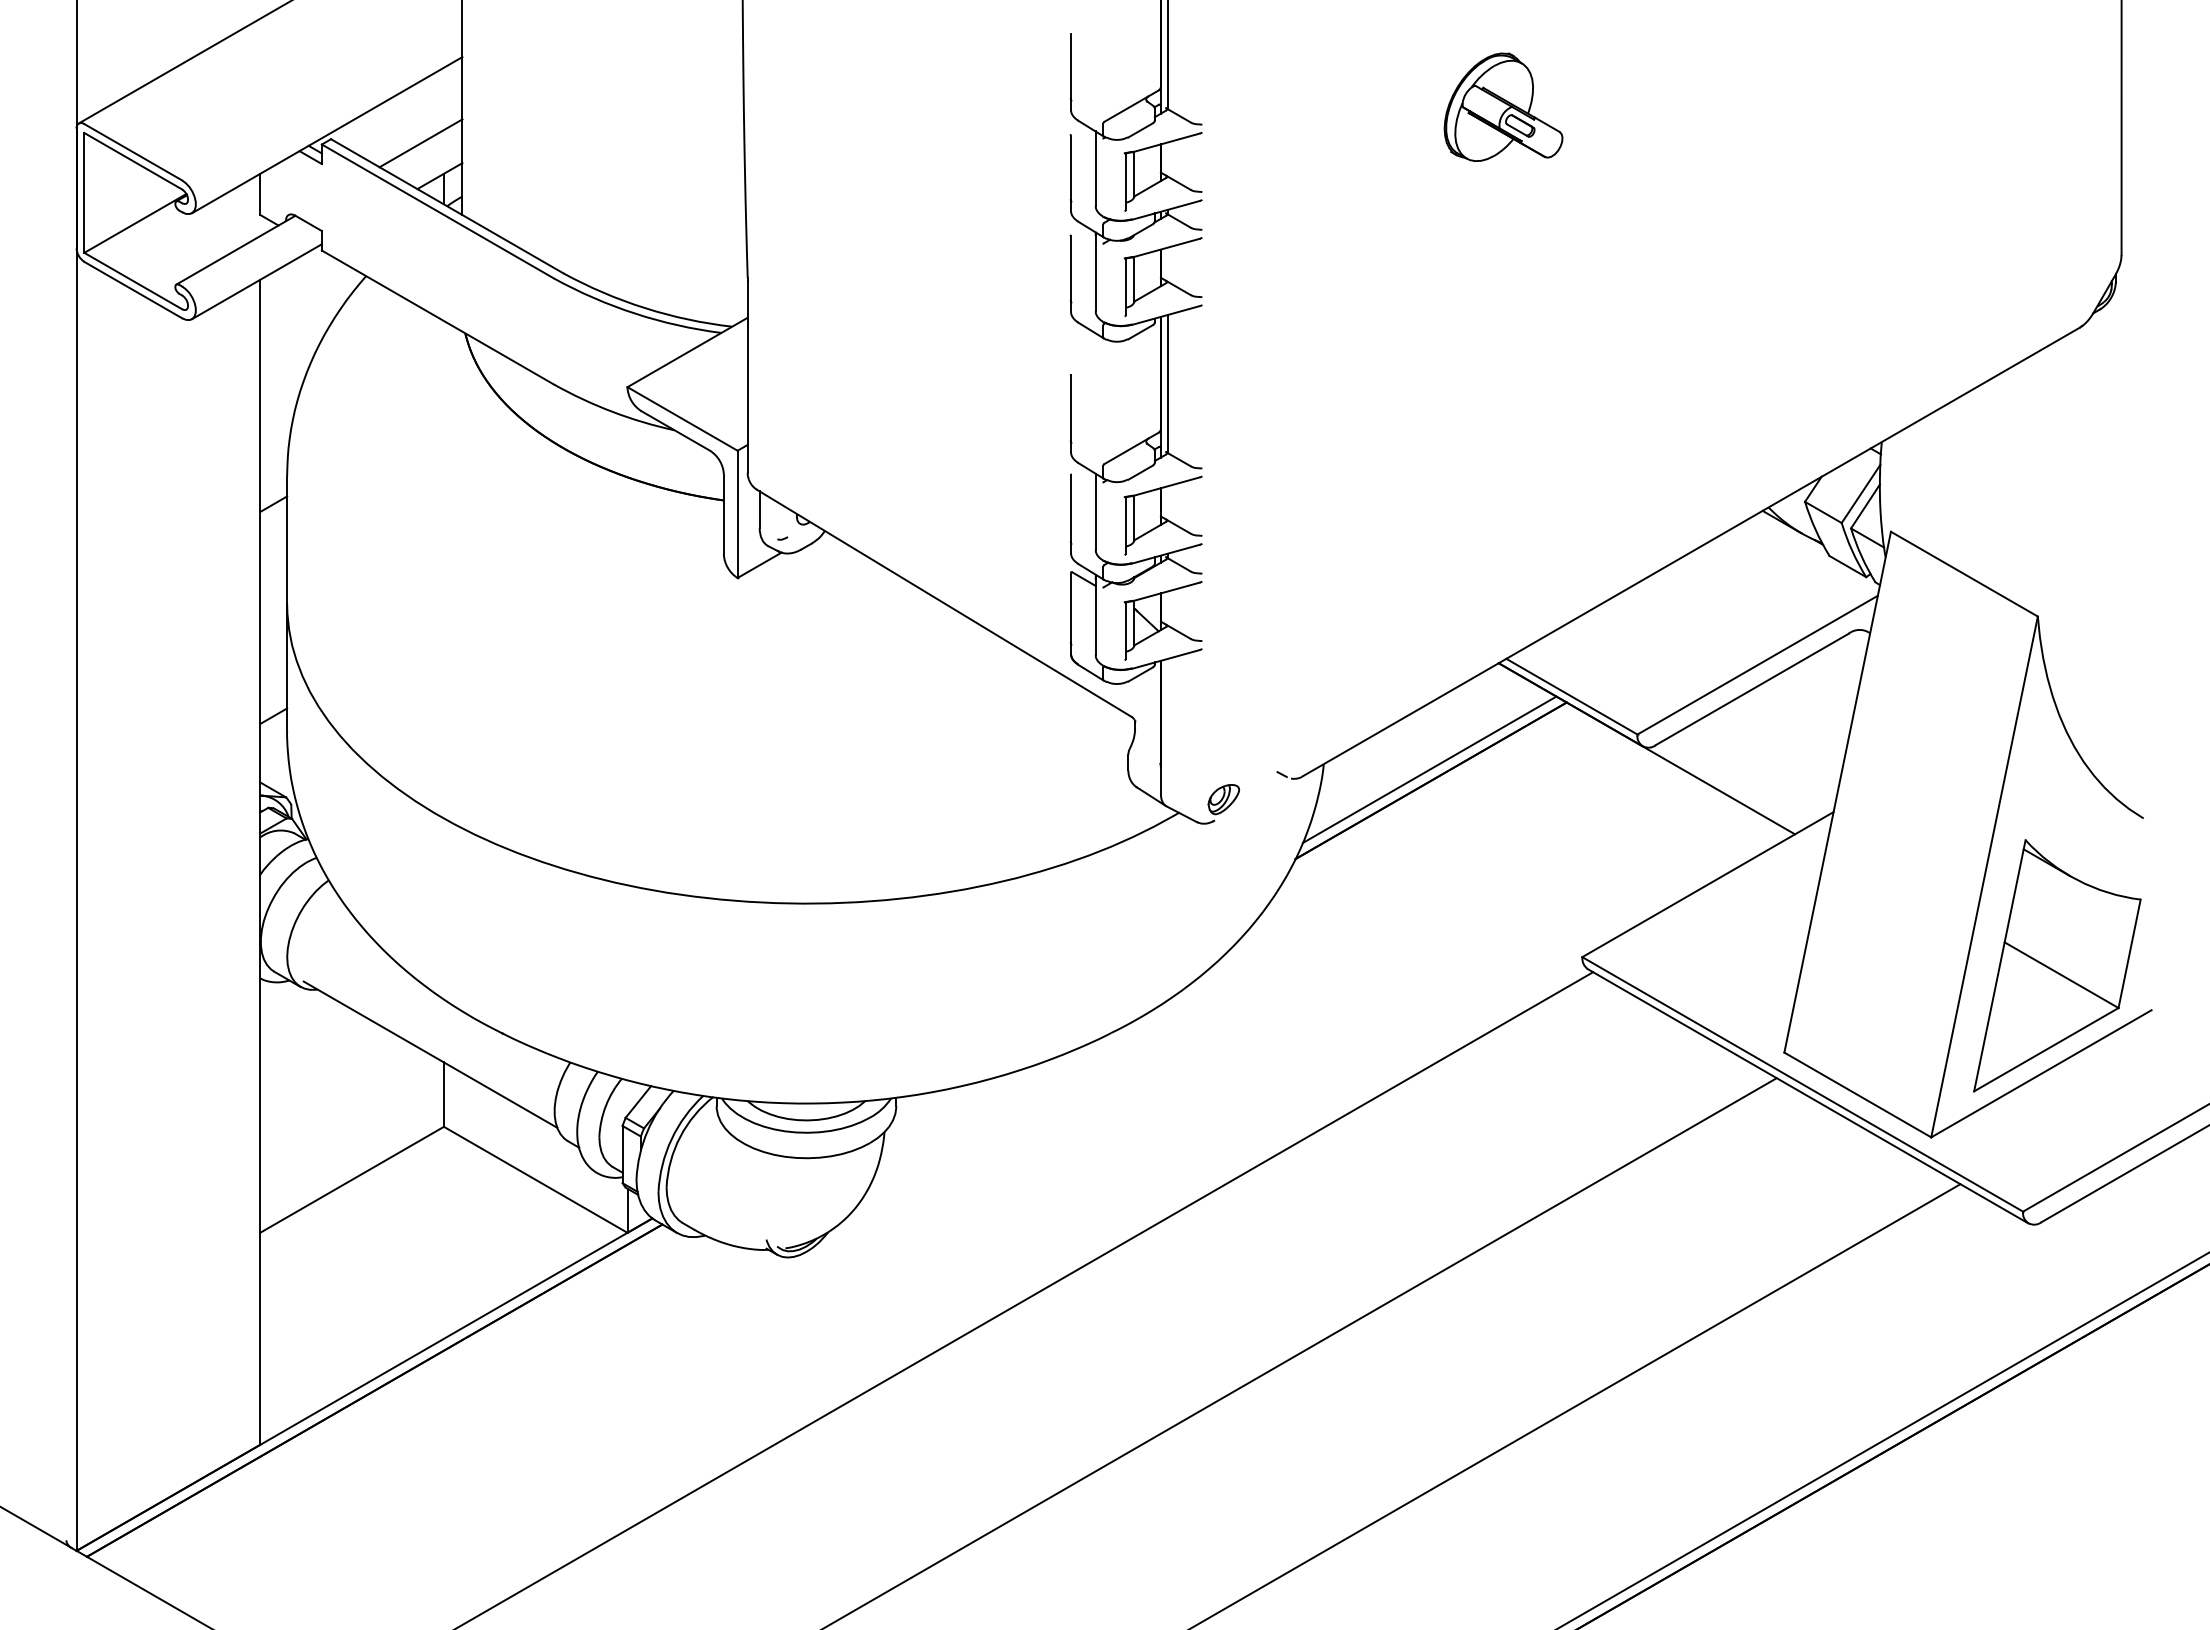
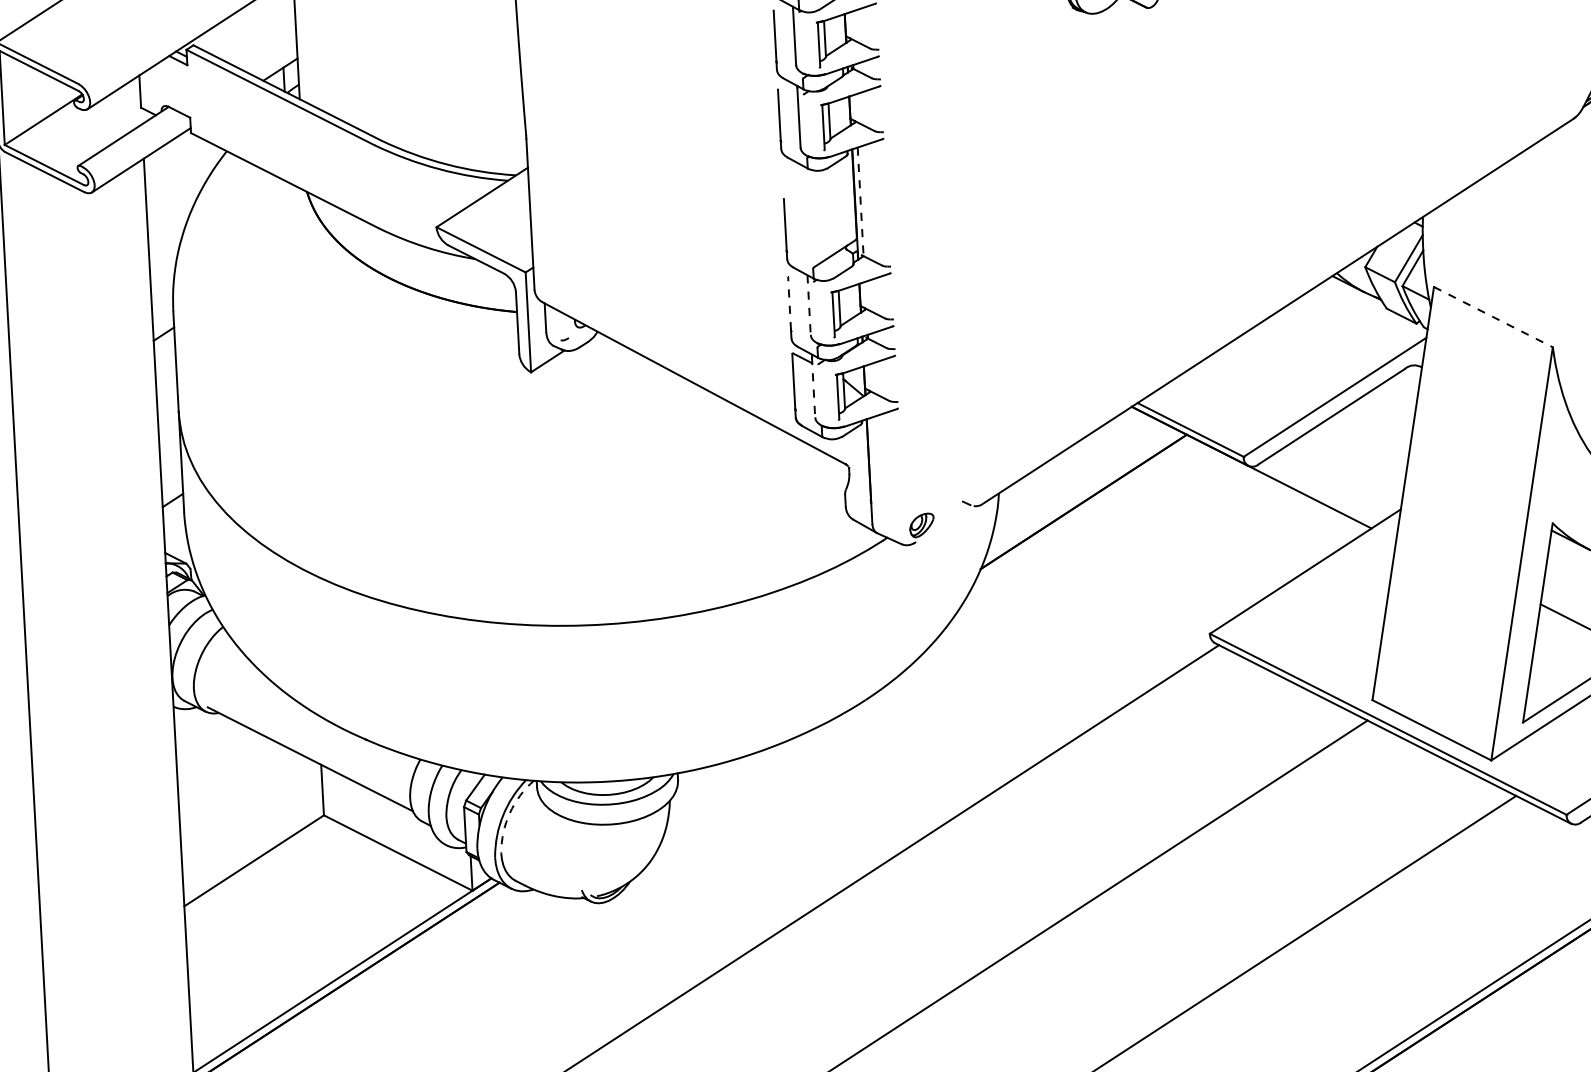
line: (420, 143) -> (263, 44), removed
line: (1168, 384) -> (860, 202), solid -> dashed
line: (1070, 508) -> (789, 303), solid -> dashed
line: (1095, 512) -> (809, 305), solid -> dashed
line: (1964, 574) -> (1493, 317), solid -> dashed
line: (1095, 616) -> (813, 387), solid -> dashed
line: (1429, 769) -> (1082, 493), removed
arc: (680, 1136) -> (510, 812), solid -> dashed

